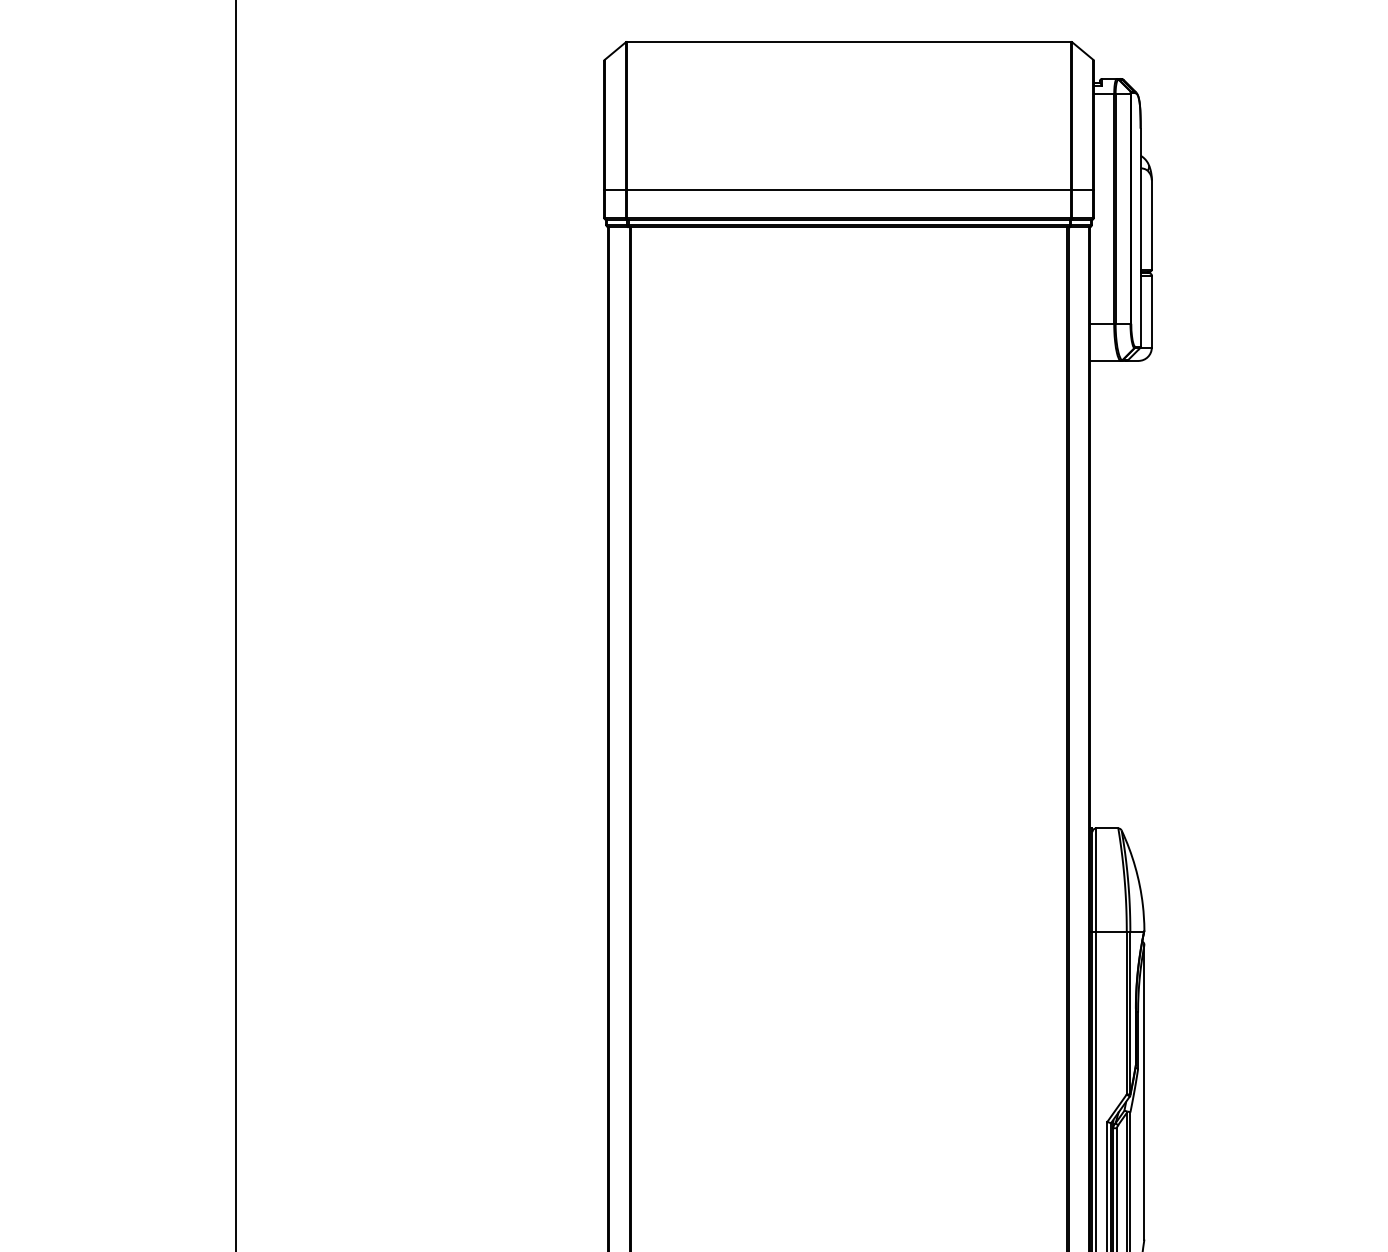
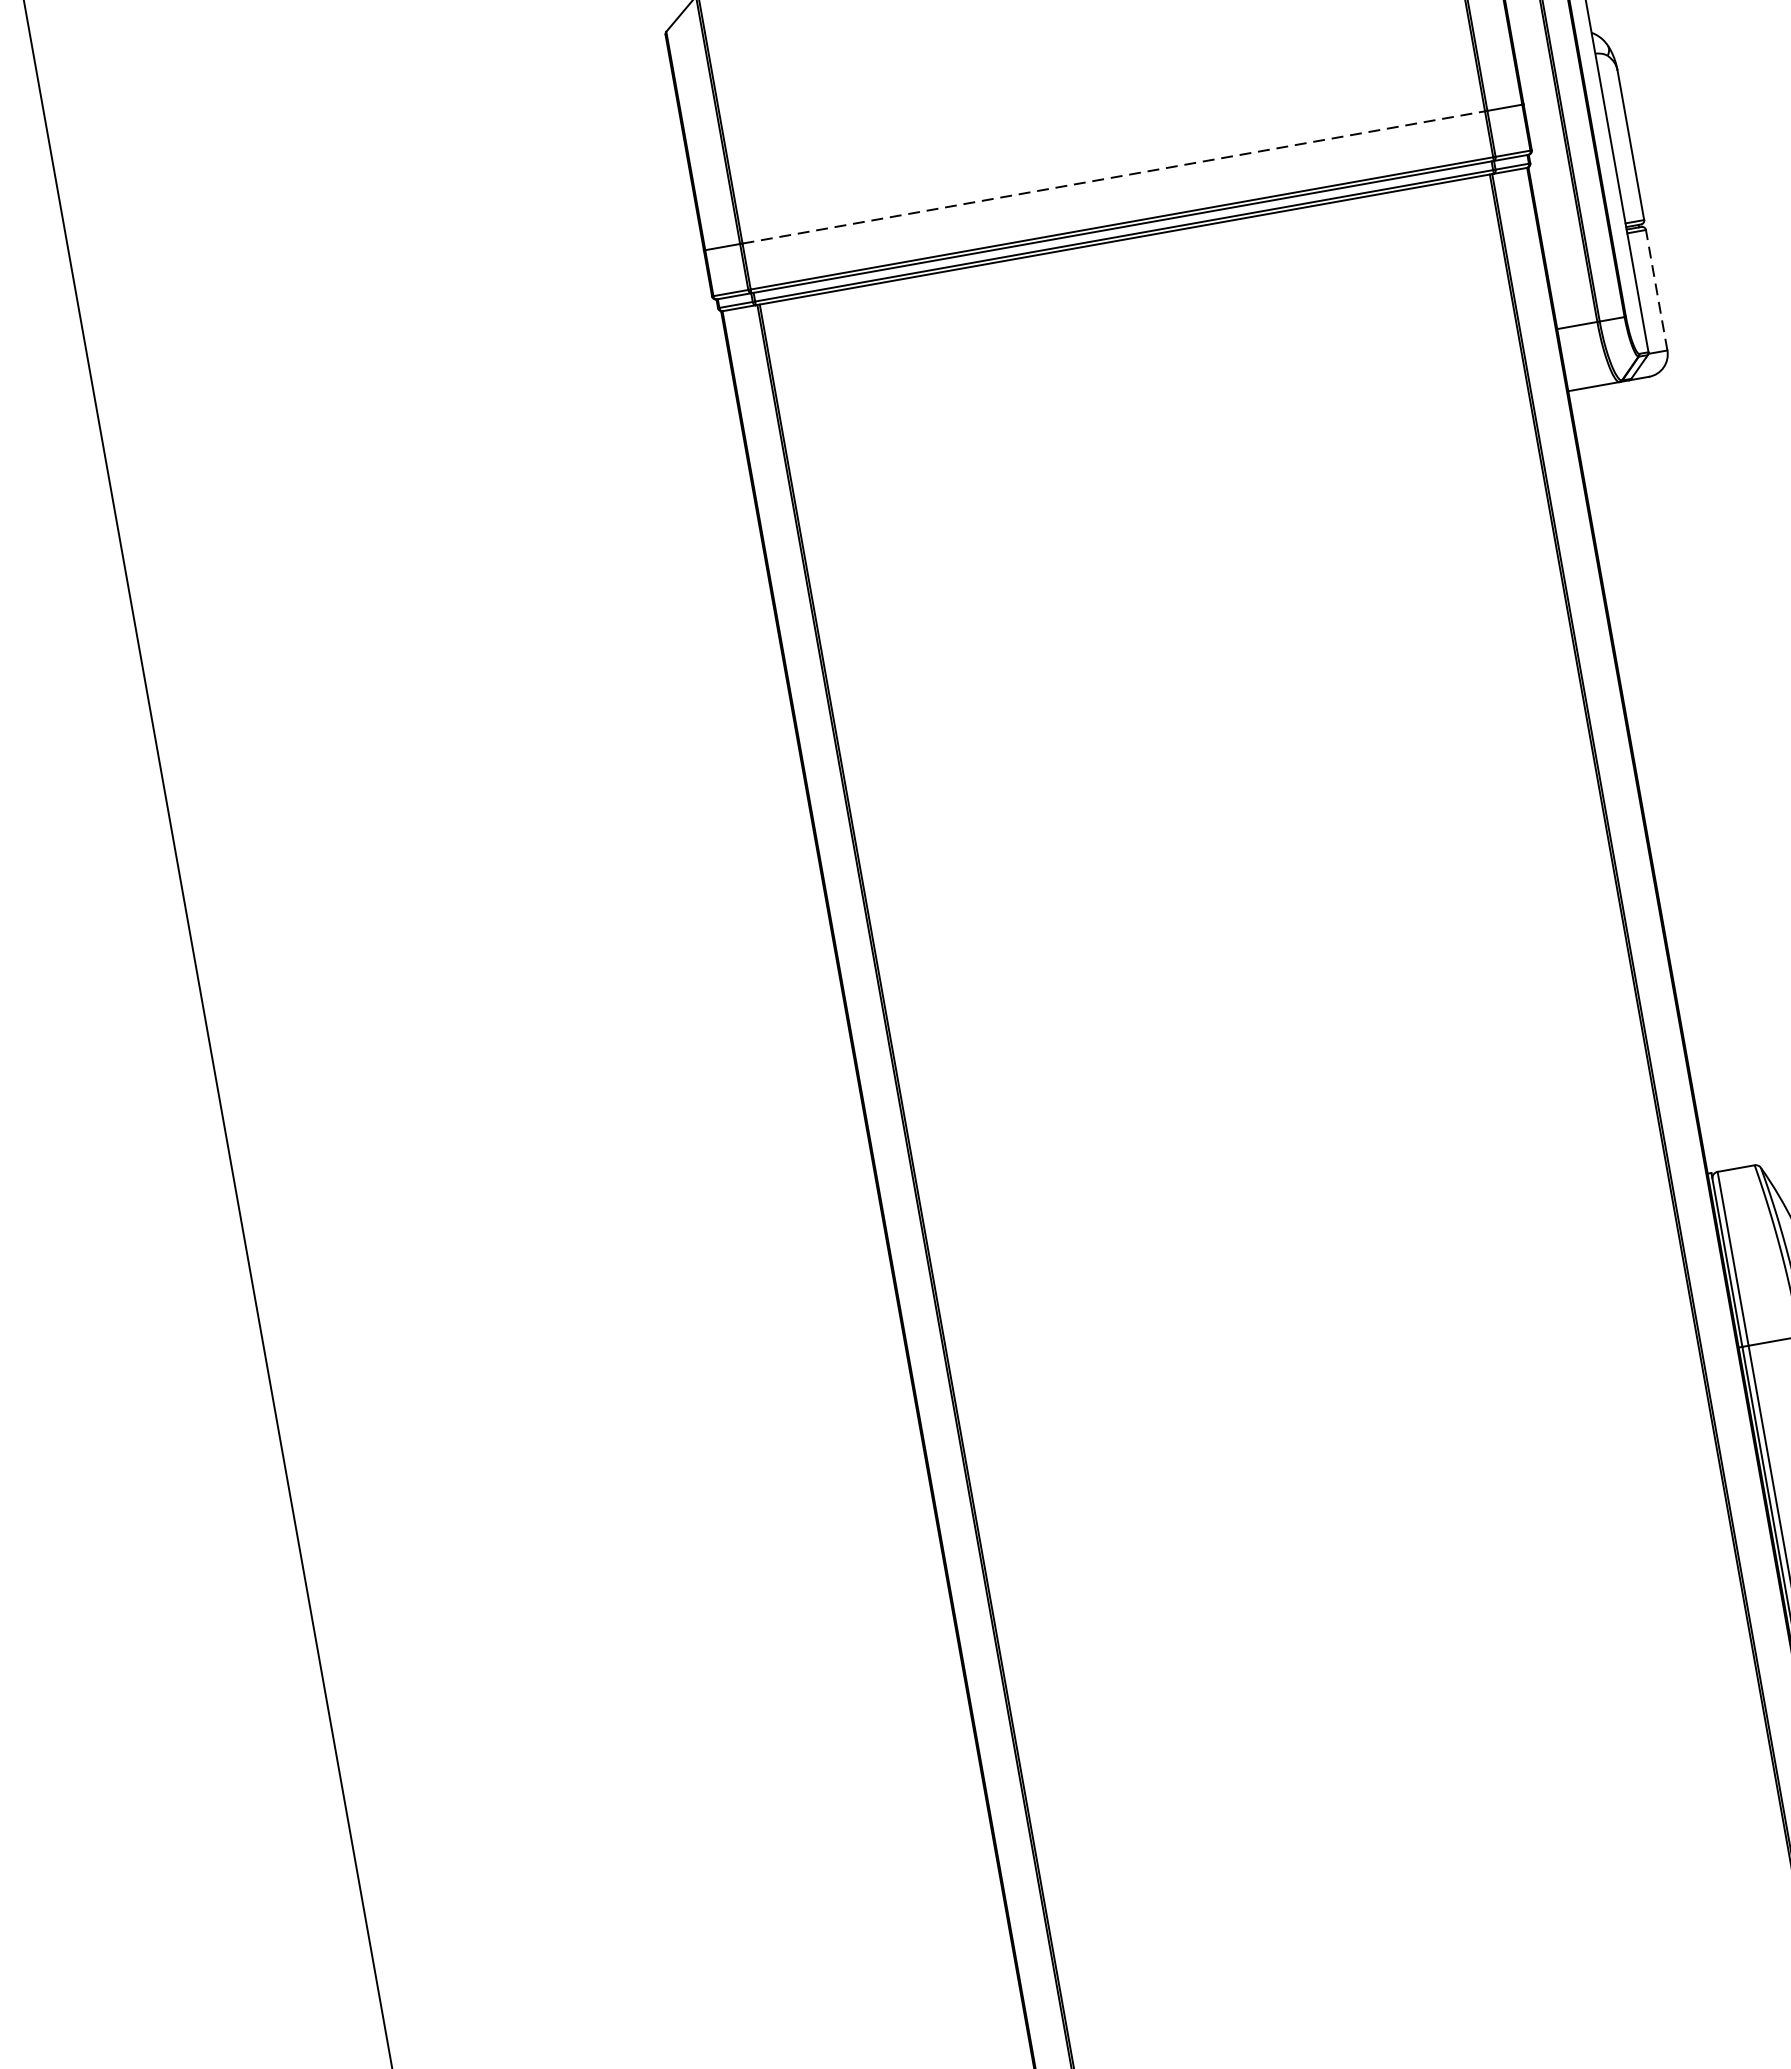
line: (849, 190) -> (1114, 177), solid -> dashed
line: (1151, 311) -> (1656, 290), solid -> dashed

